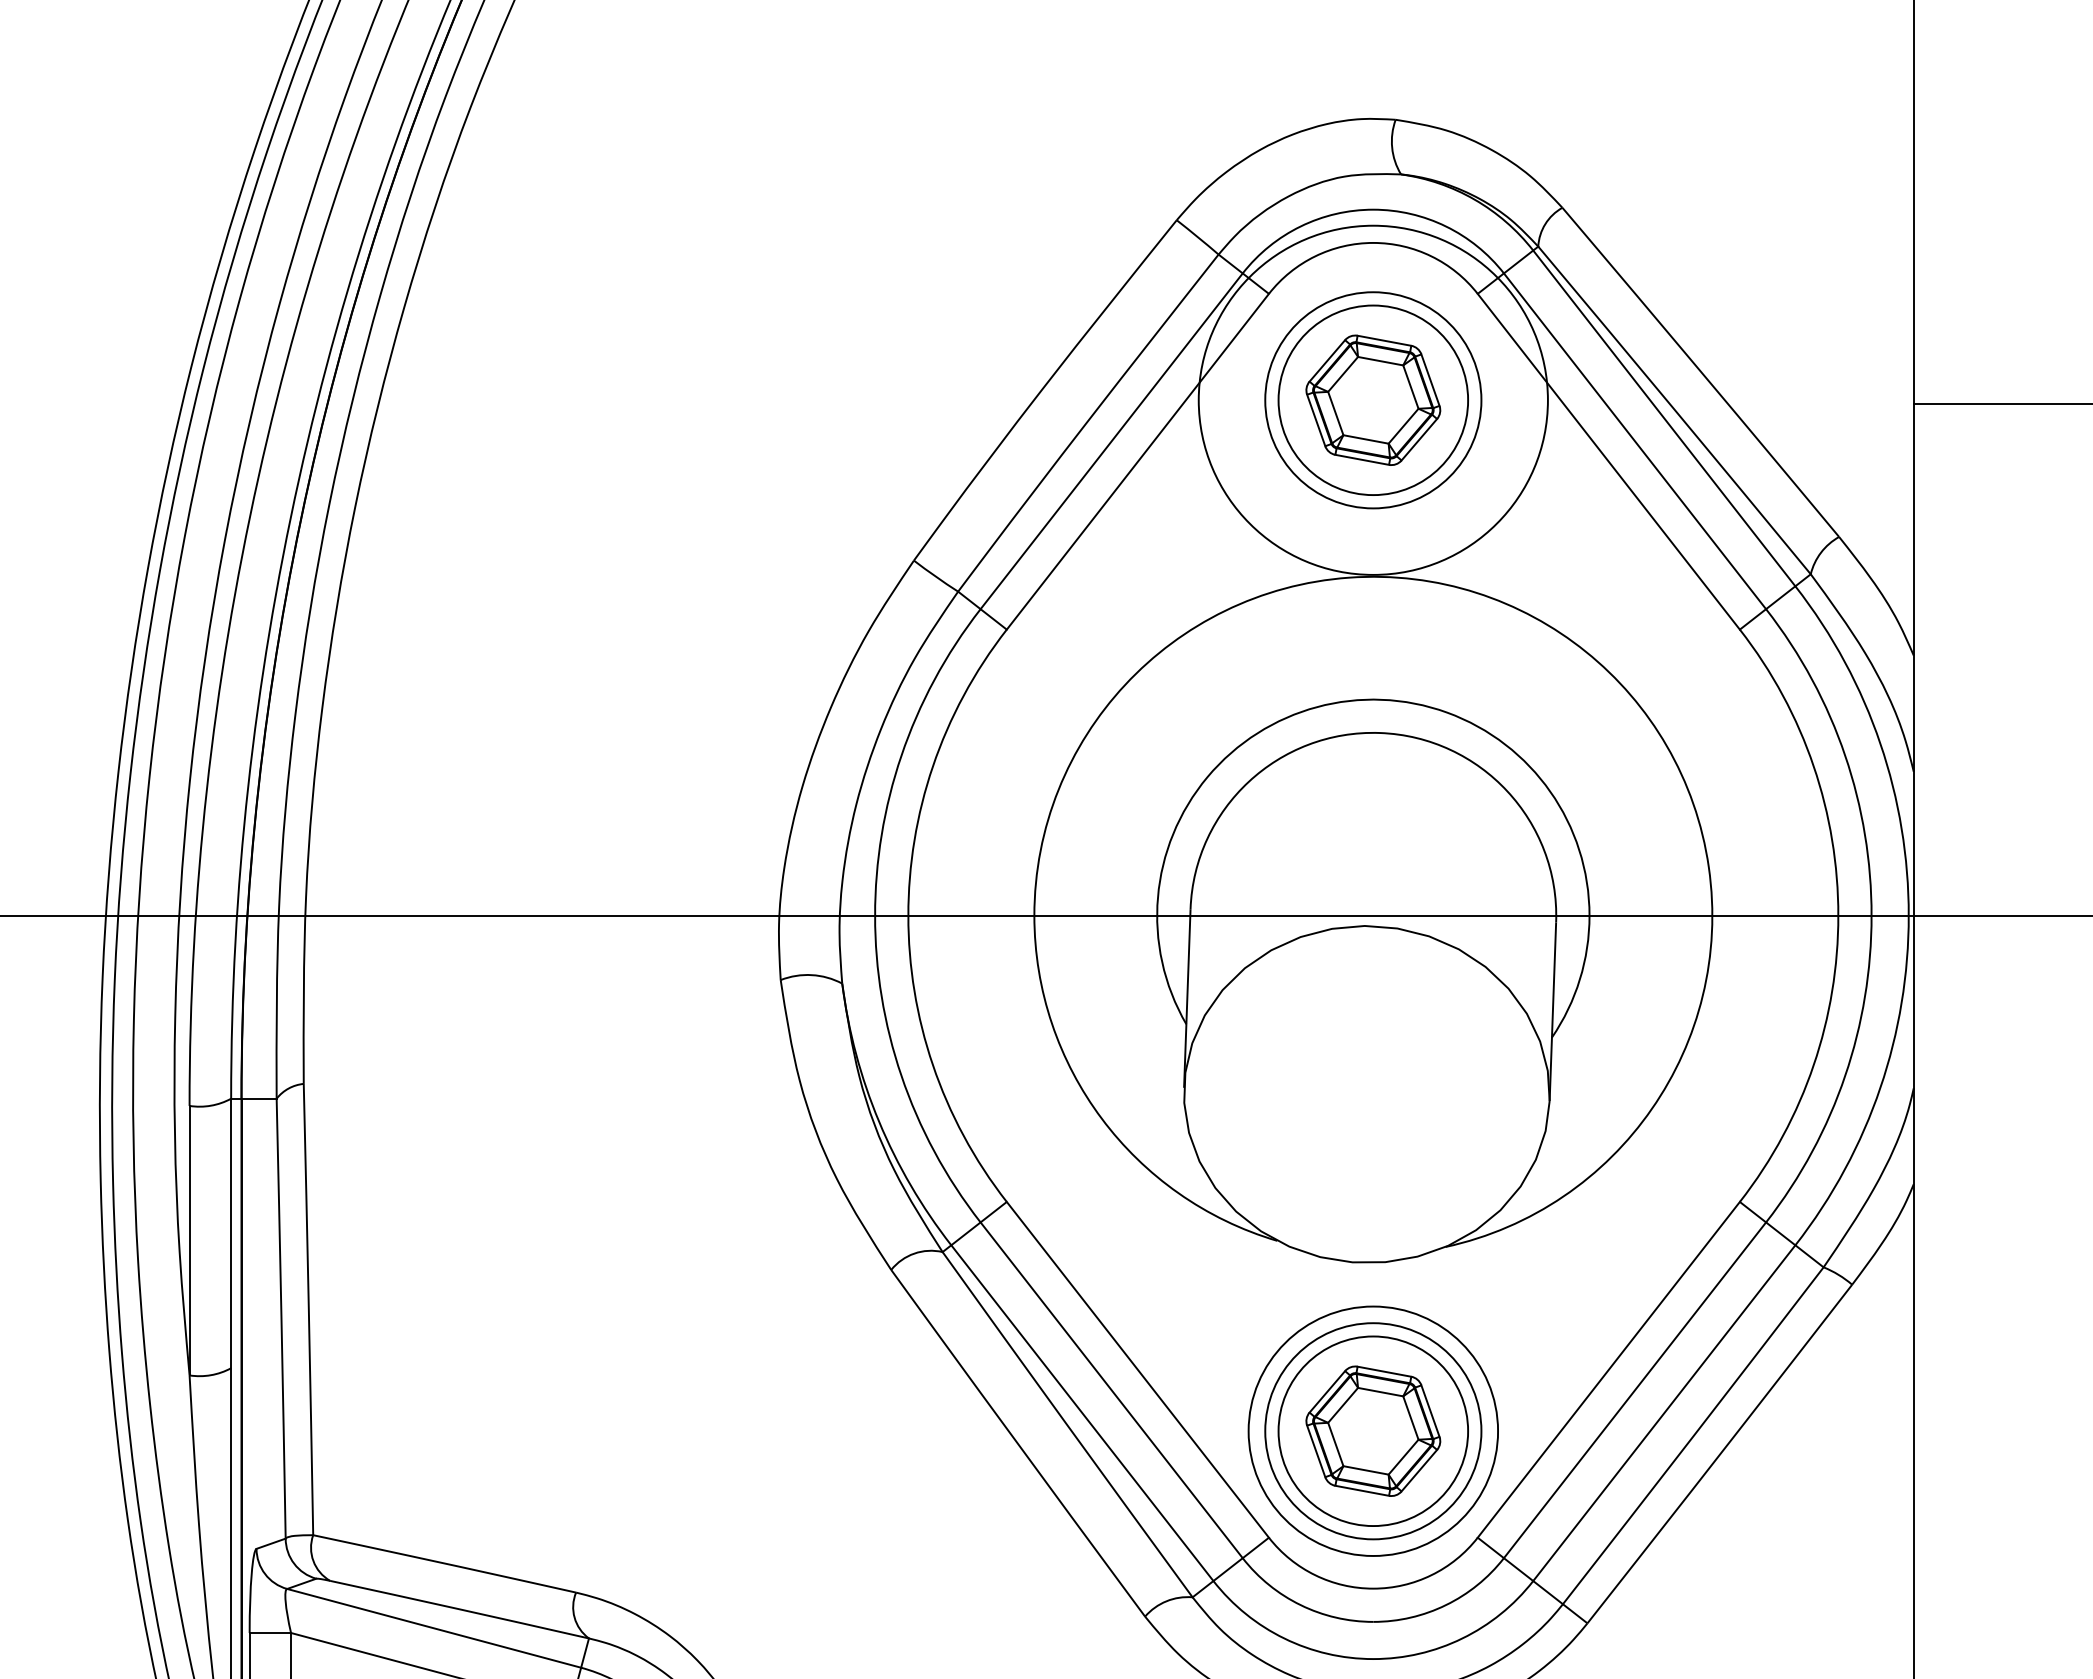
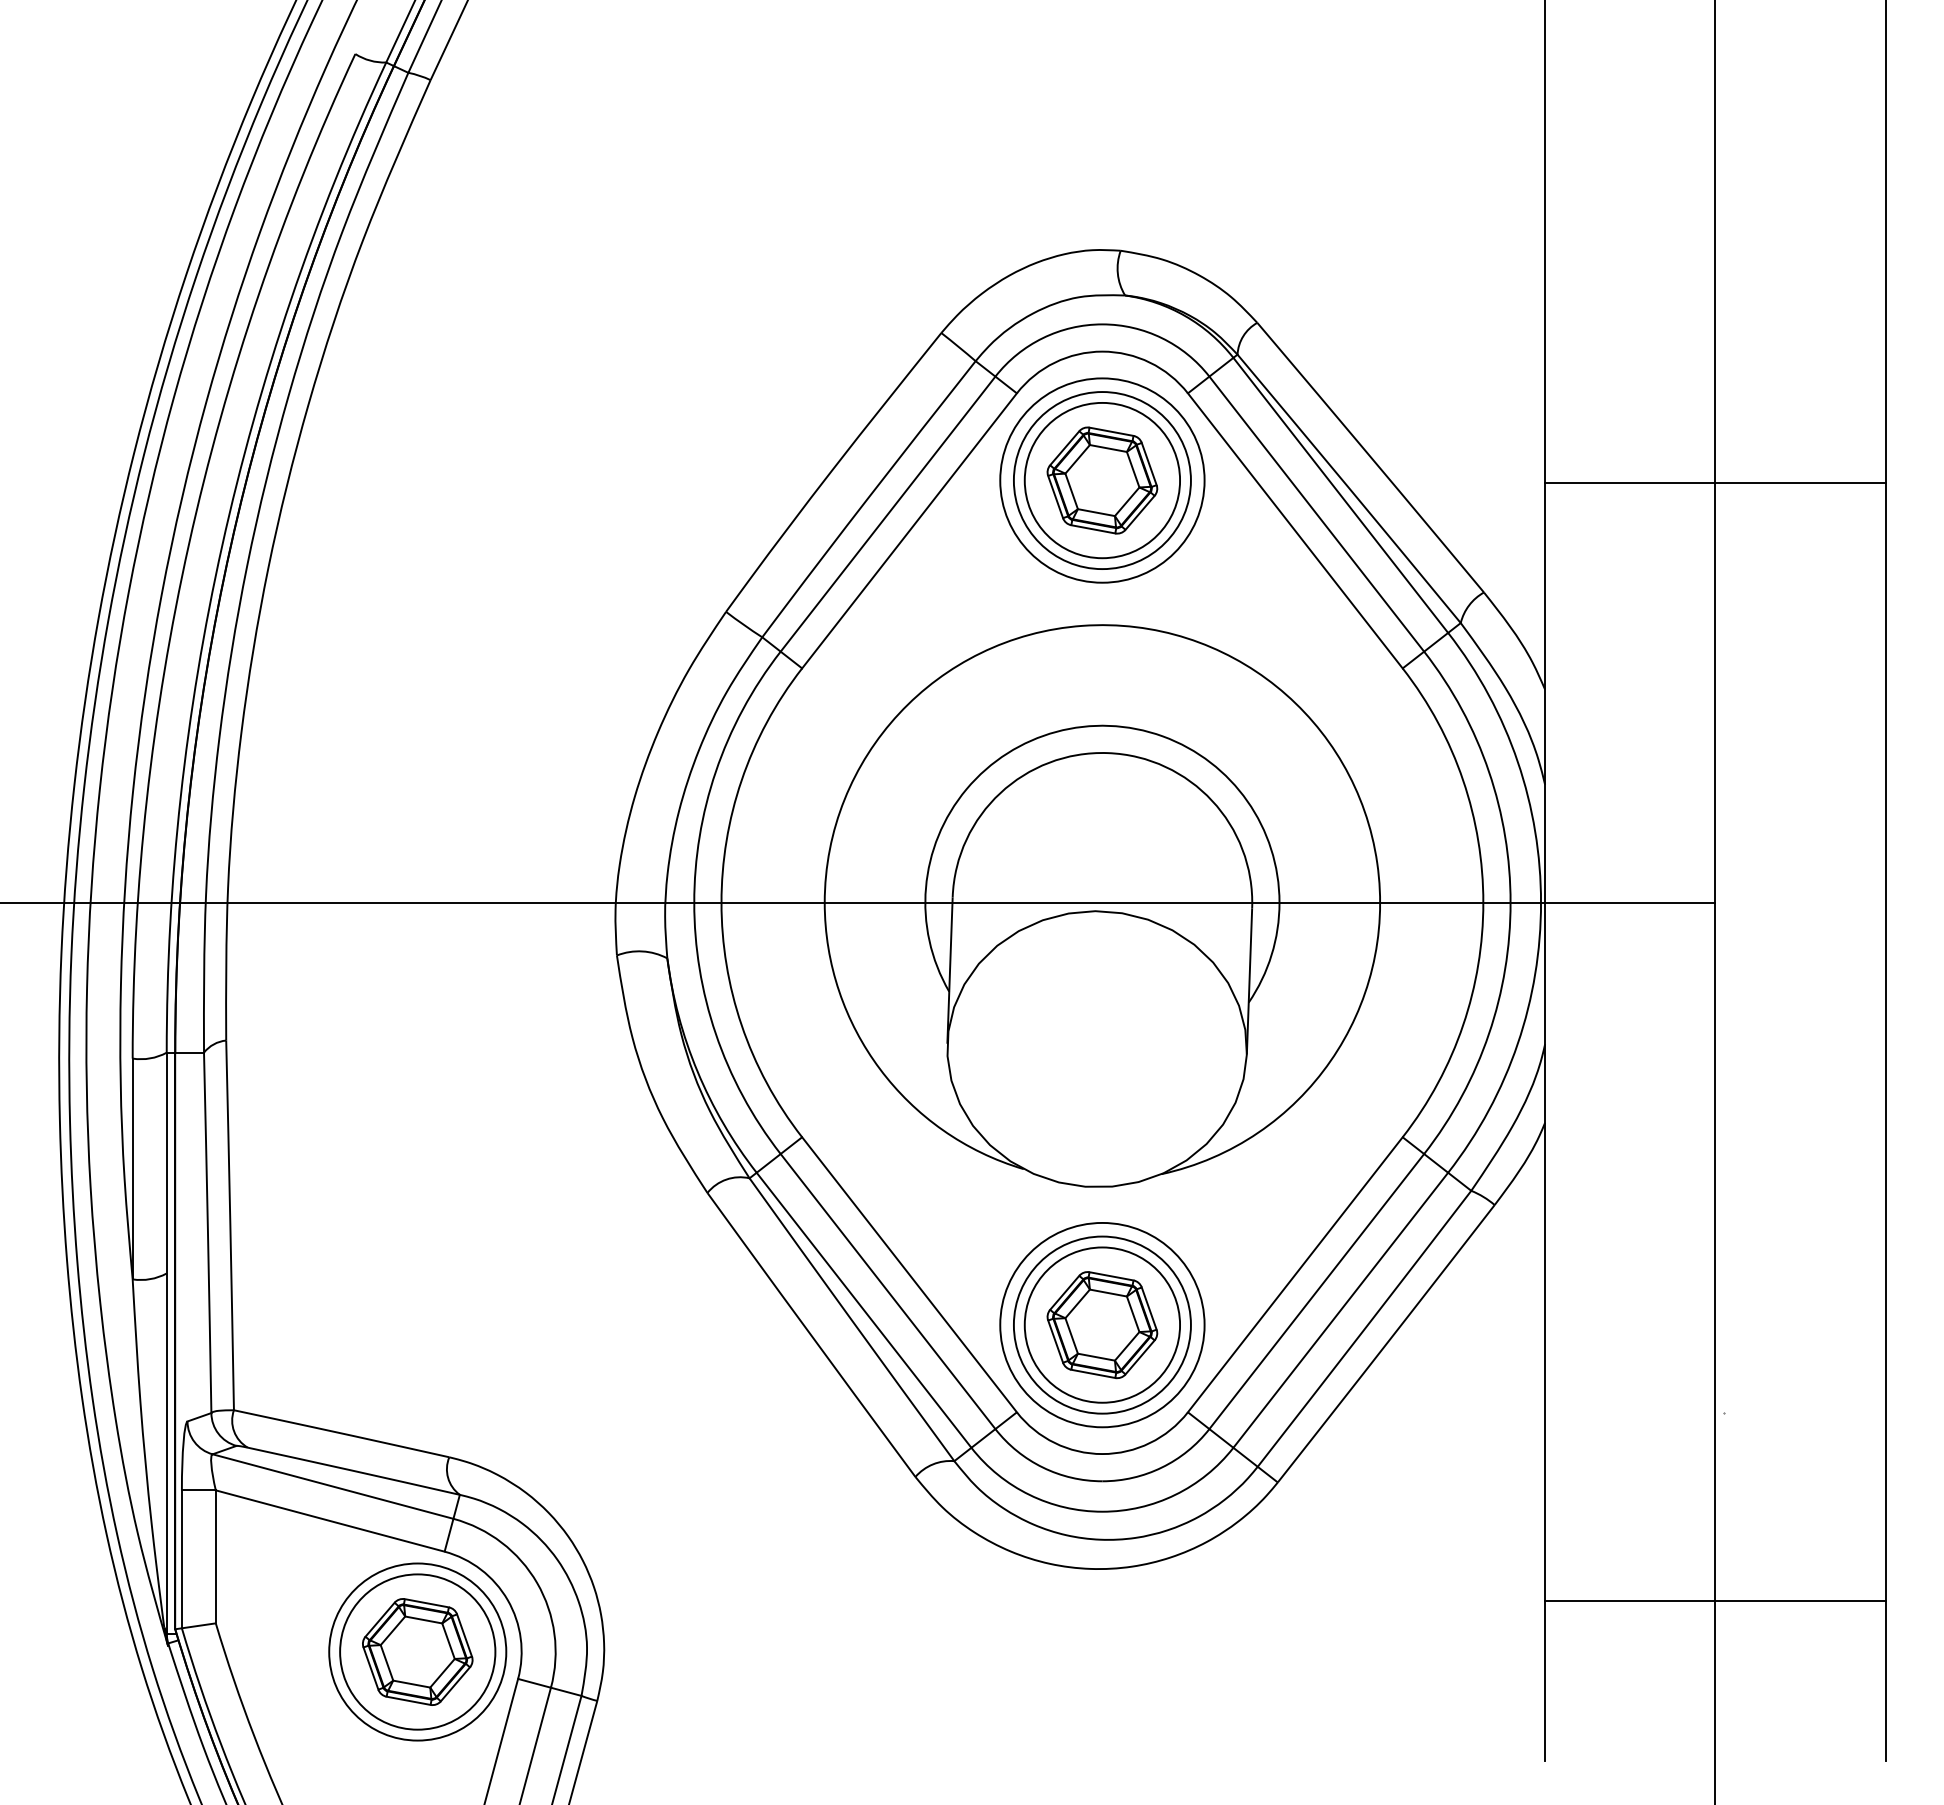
circle: (1373, 400) -> (1102, 480), size x0.71

